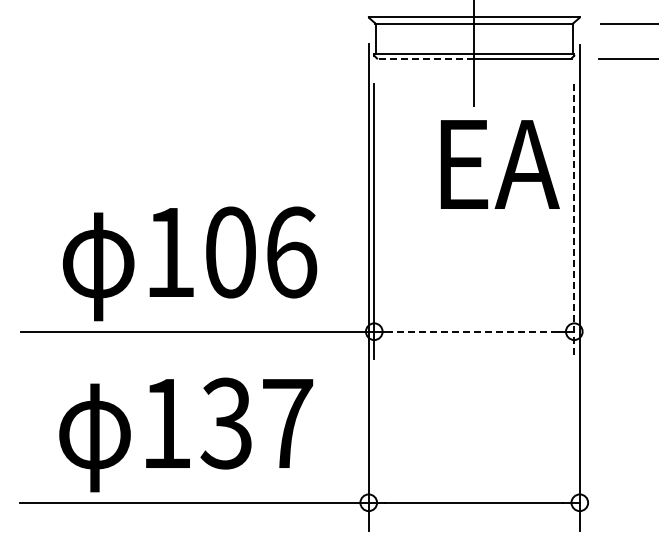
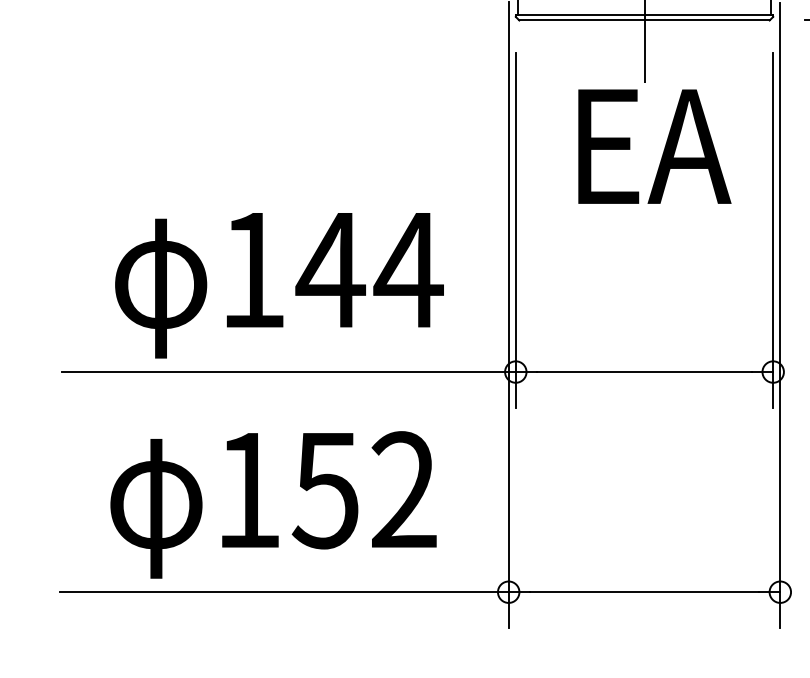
line: (425, 58) -> (581, 20), dashed -> solid
text: (499, 164) -> (653, 146), moved
line: (574, 221) -> (773, 230), dashed -> solid
text: (260, 252) -> (369, 270), 106 -> 144
line: (473, 331) -> (643, 371), dashed -> solid
text: (256, 423) -> (364, 490), 137 -> 152

